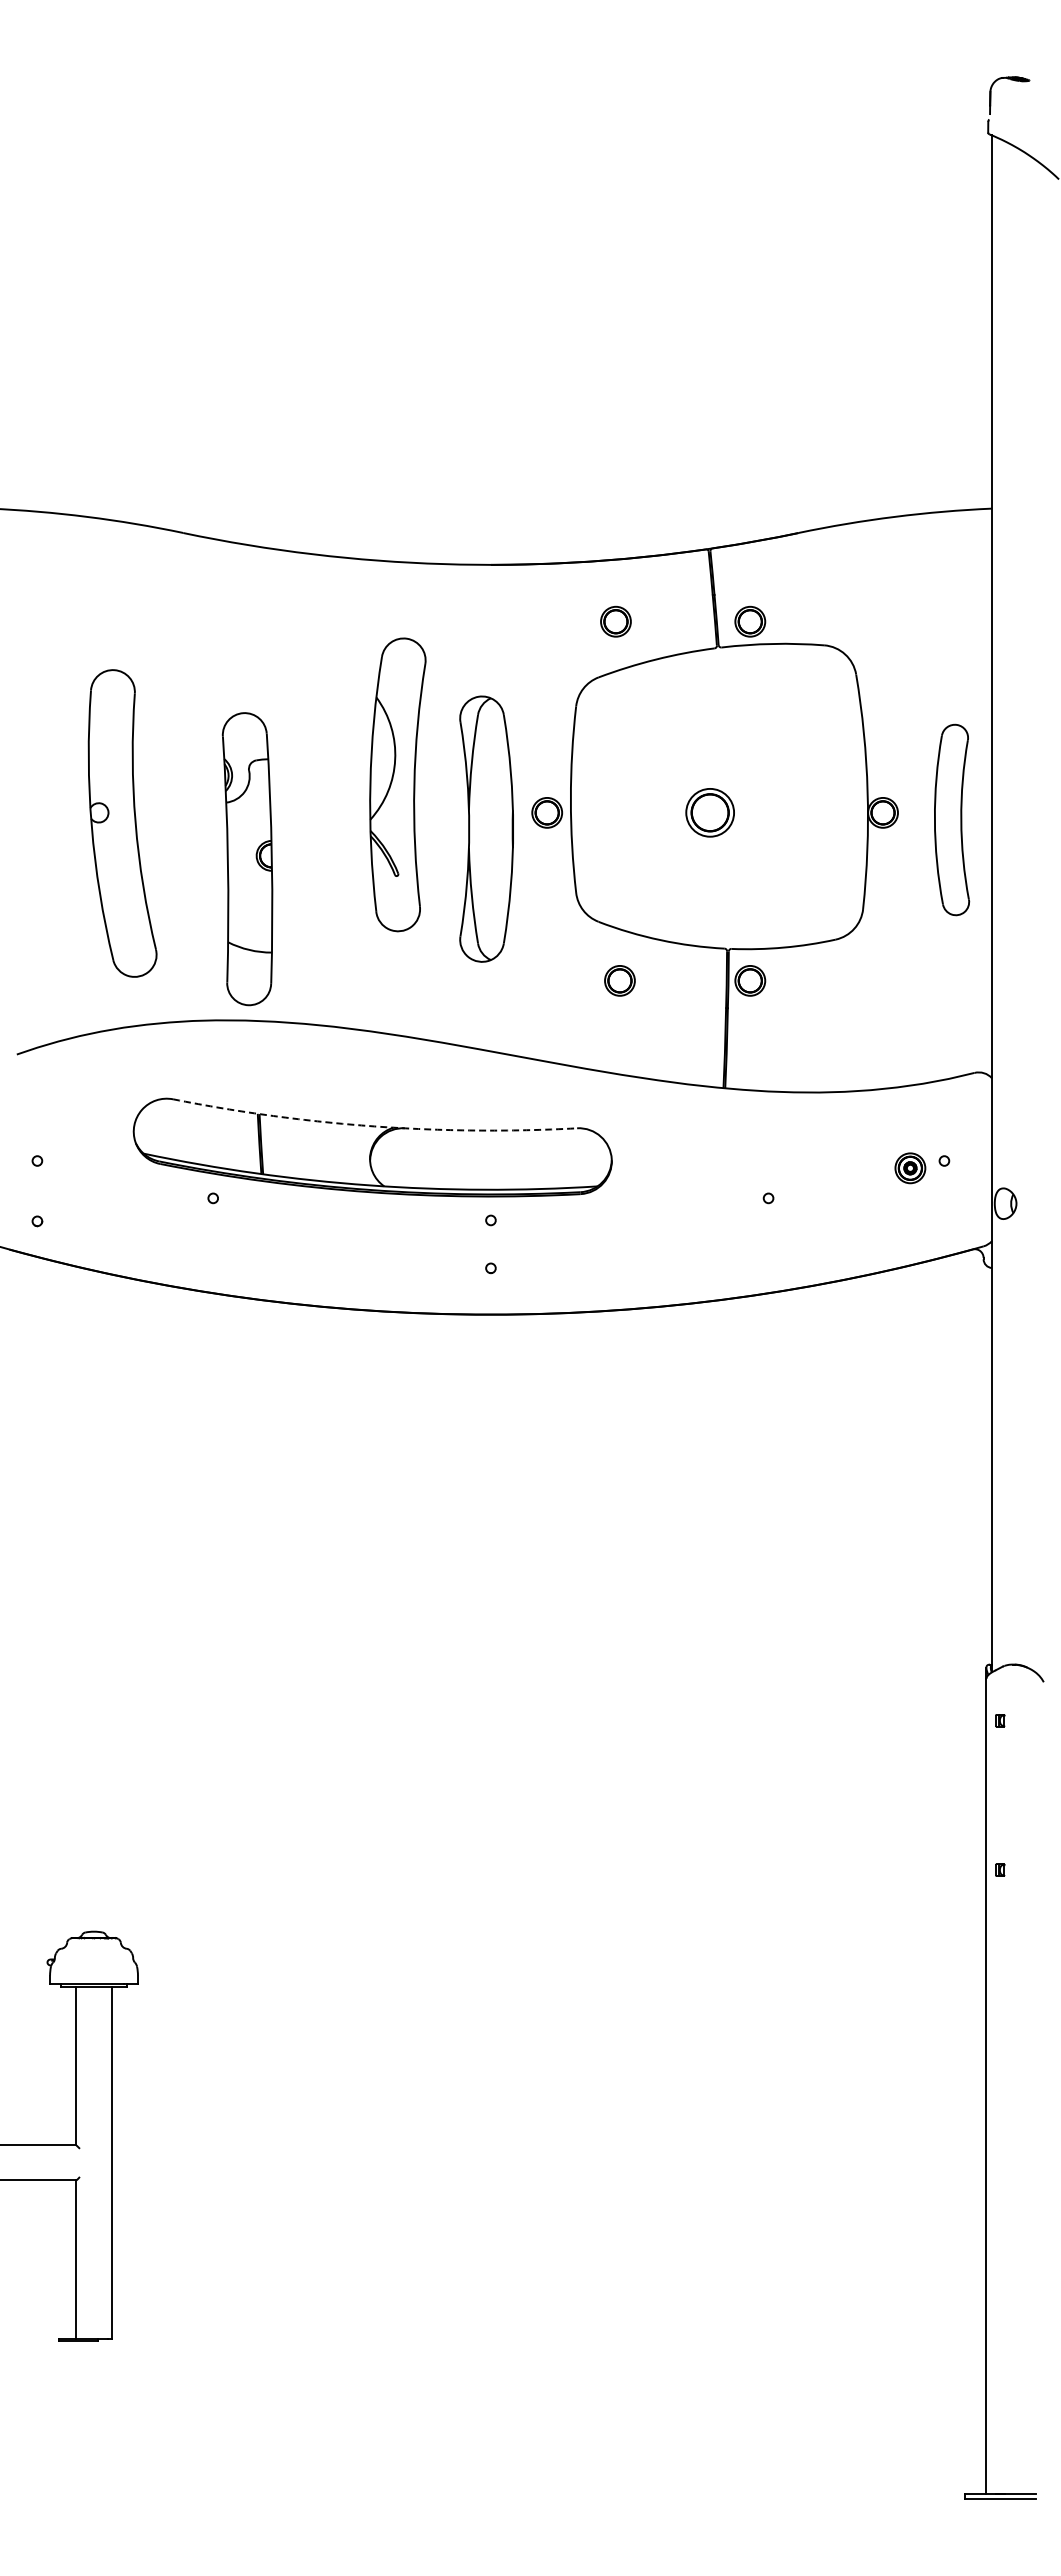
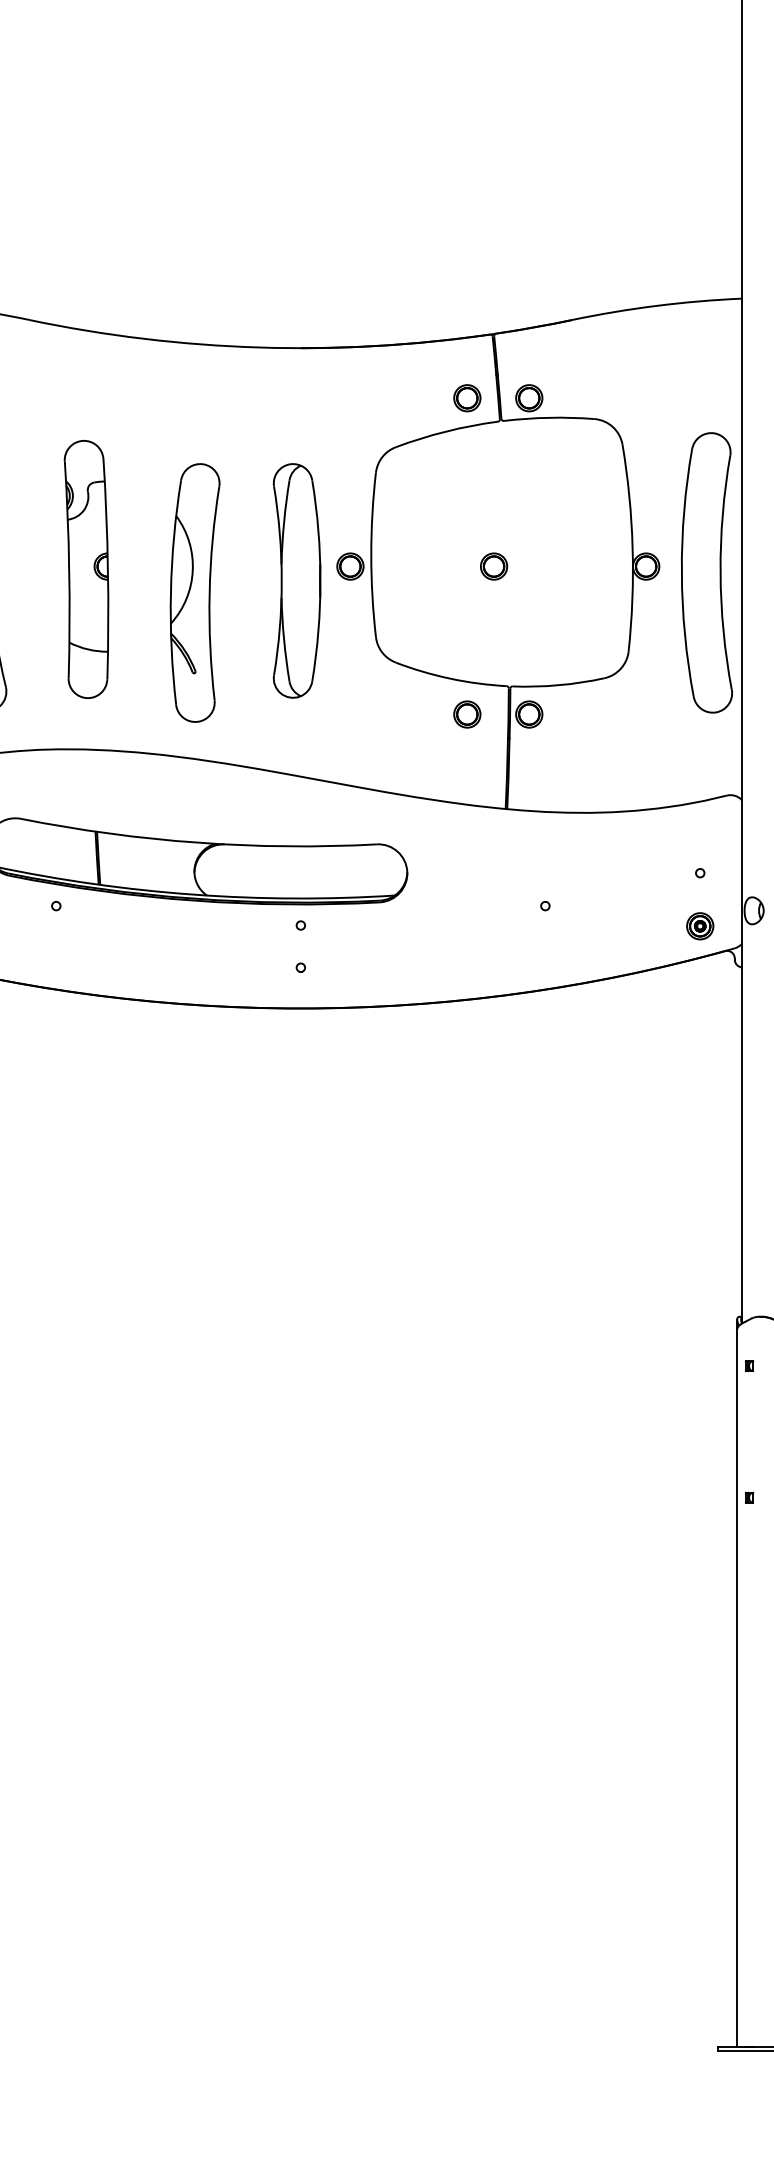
part: (615, 621) -> (466, 398), moved
part: (397, 784) -> (194, 592), moved
part: (710, 812) -> (494, 566), size x0.62
part: (951, 819) -> (706, 572), size x1.67
part: (247, 859) -> (86, 569), moved
part: (619, 980) -> (466, 714), moved
arc: (374, 1126) -> (198, 842), dashed -> solid
part: (910, 1168) -> (700, 926), moved

